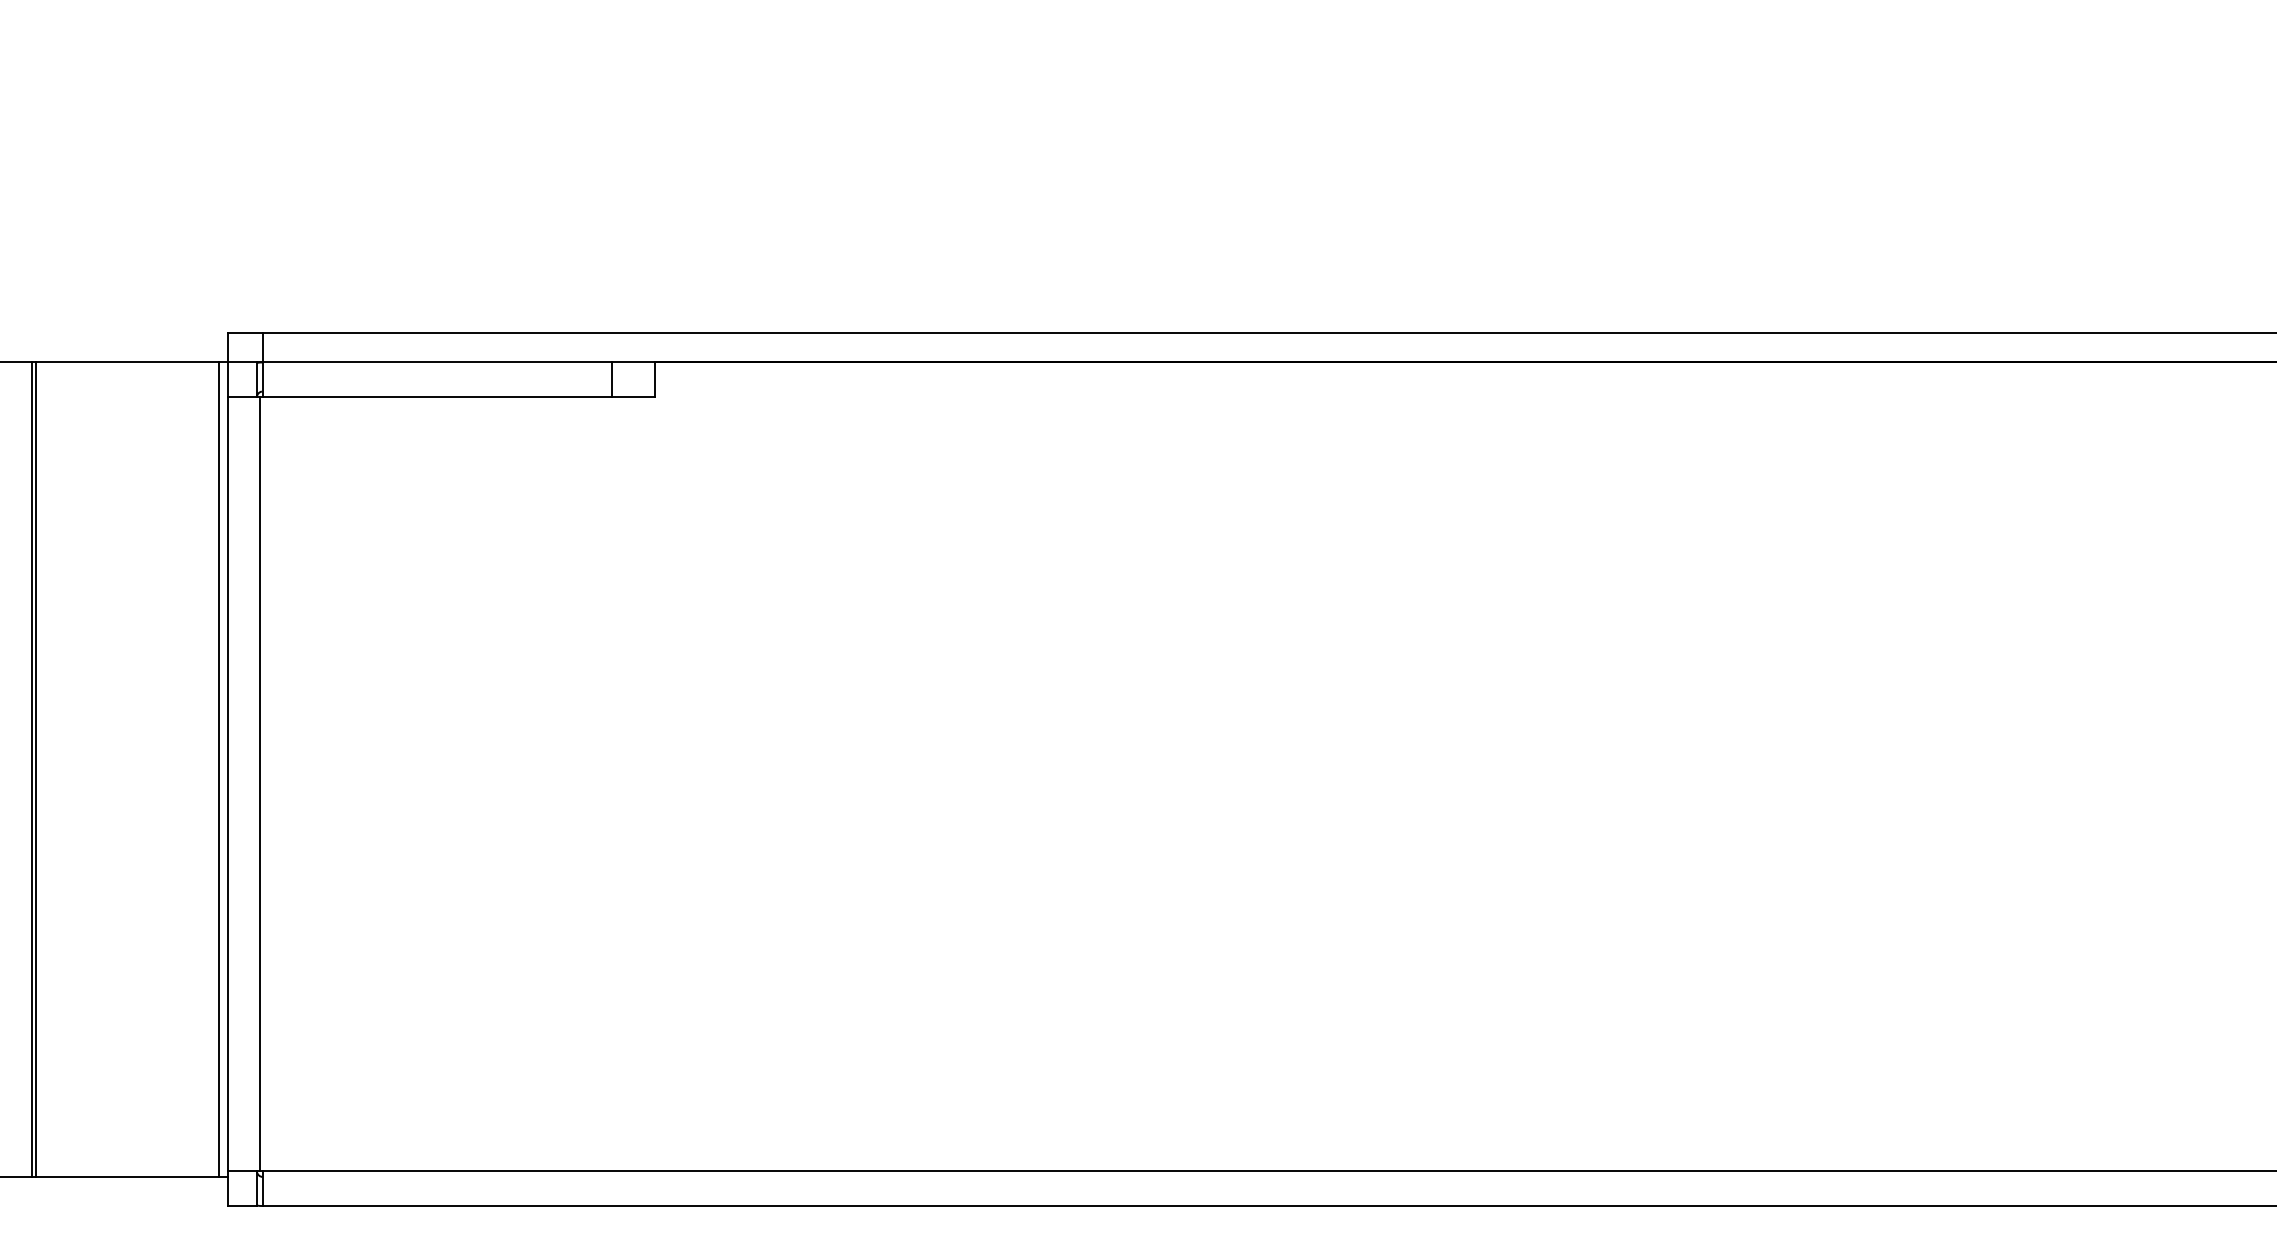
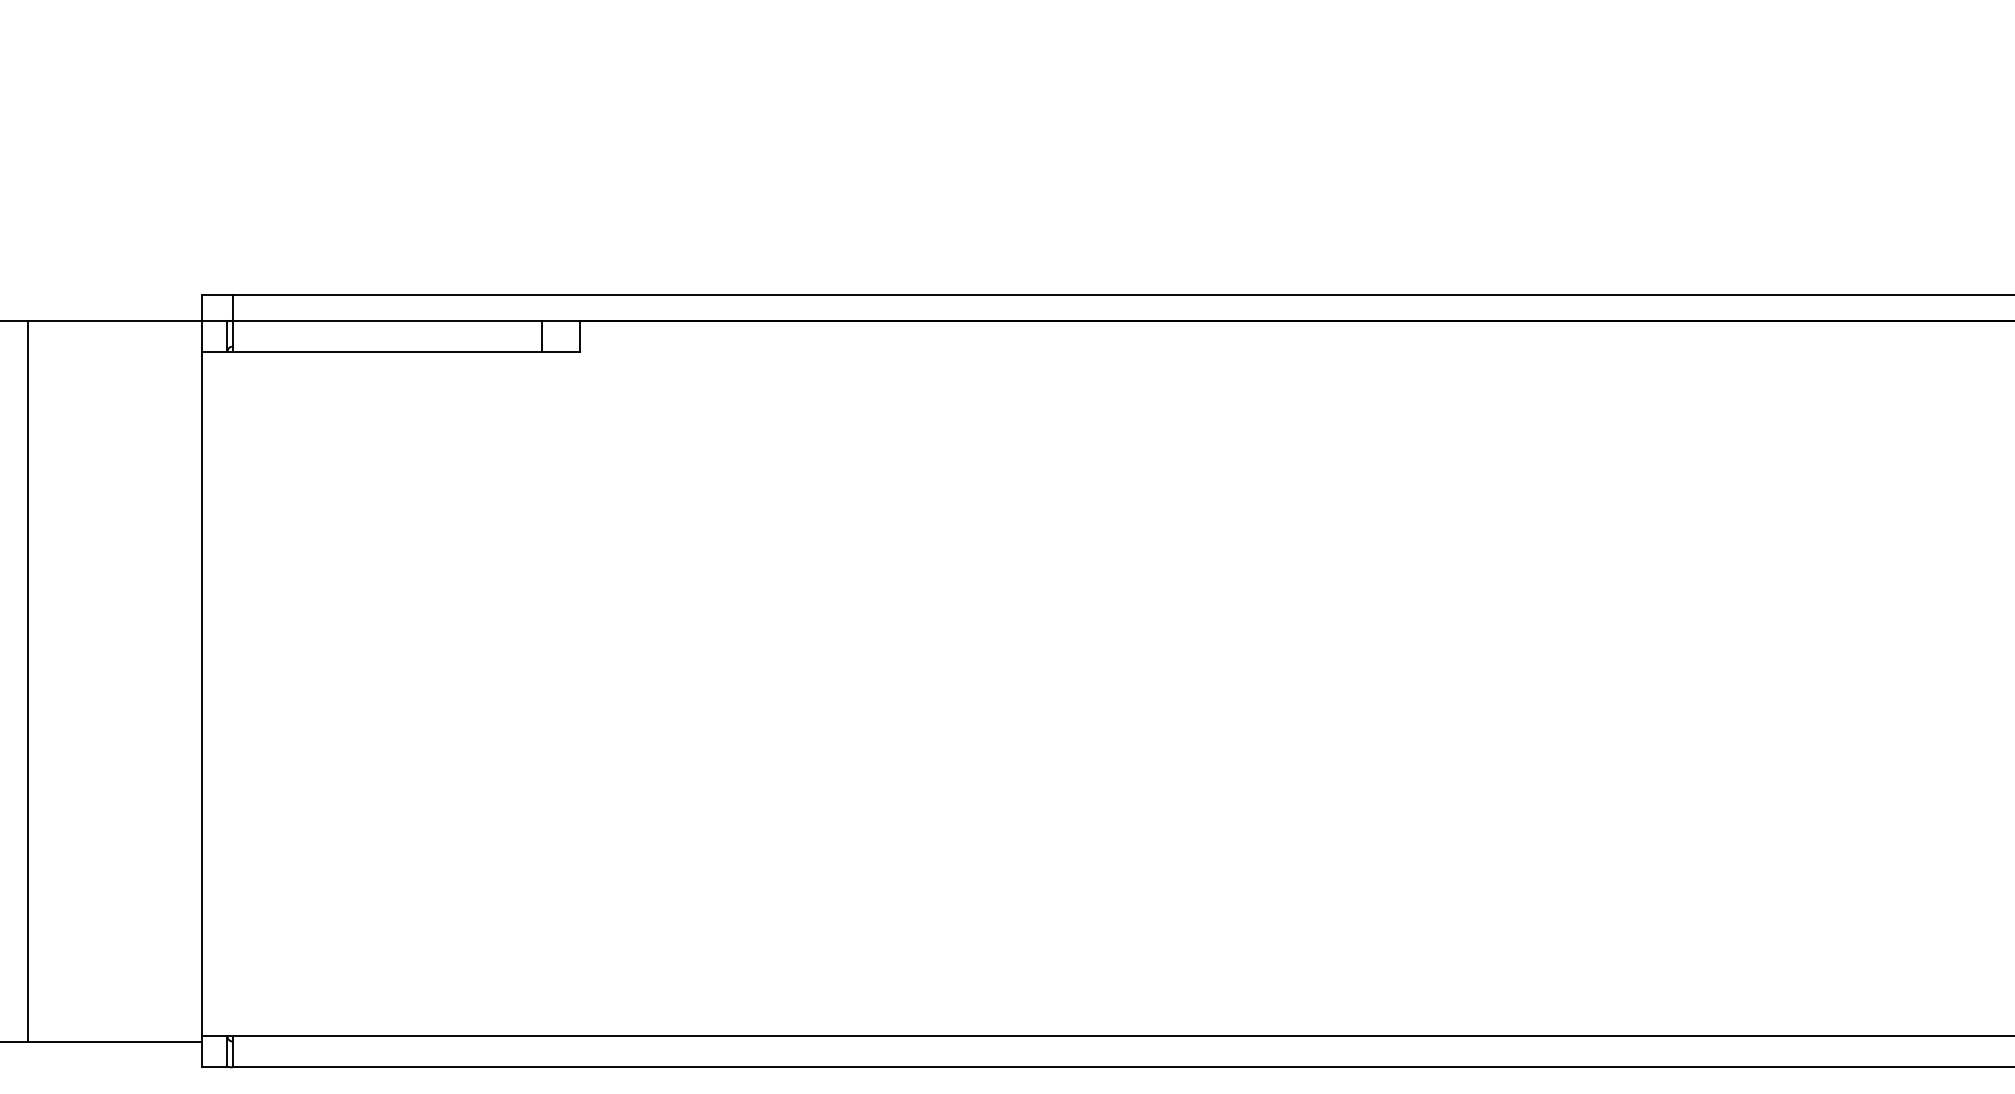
line: (36, 768) -> (32, 680), removed
line: (219, 768) -> (194, 680), removed
line: (260, 783) -> (230, 693), removed

